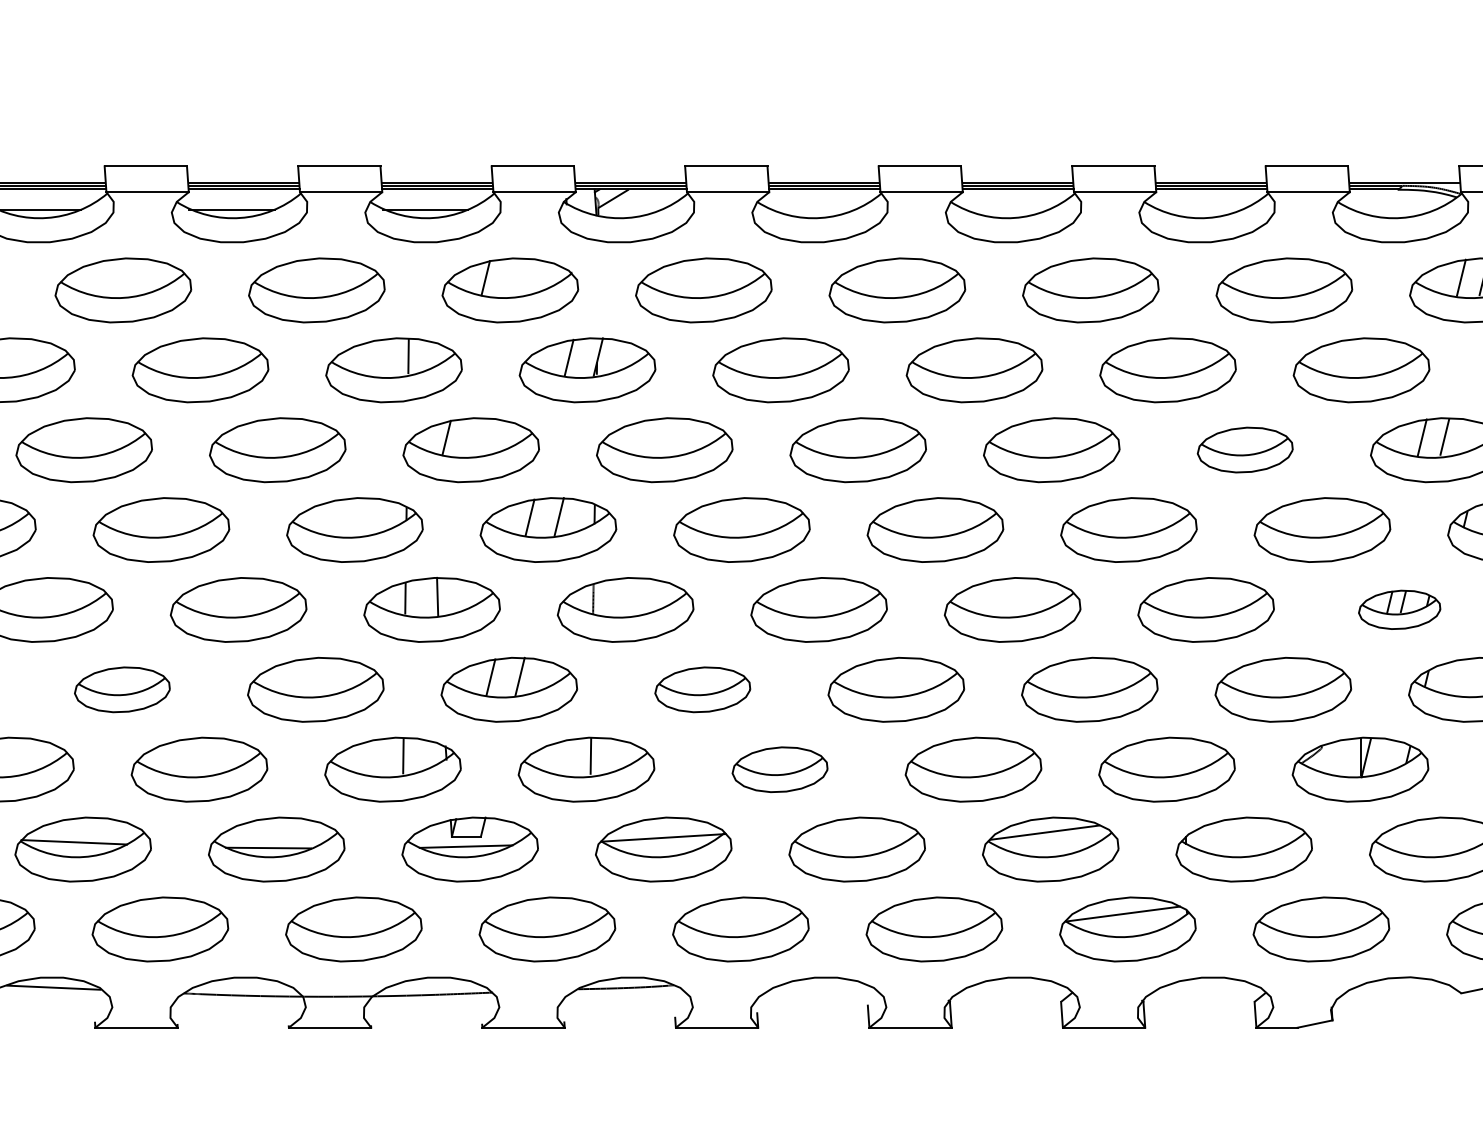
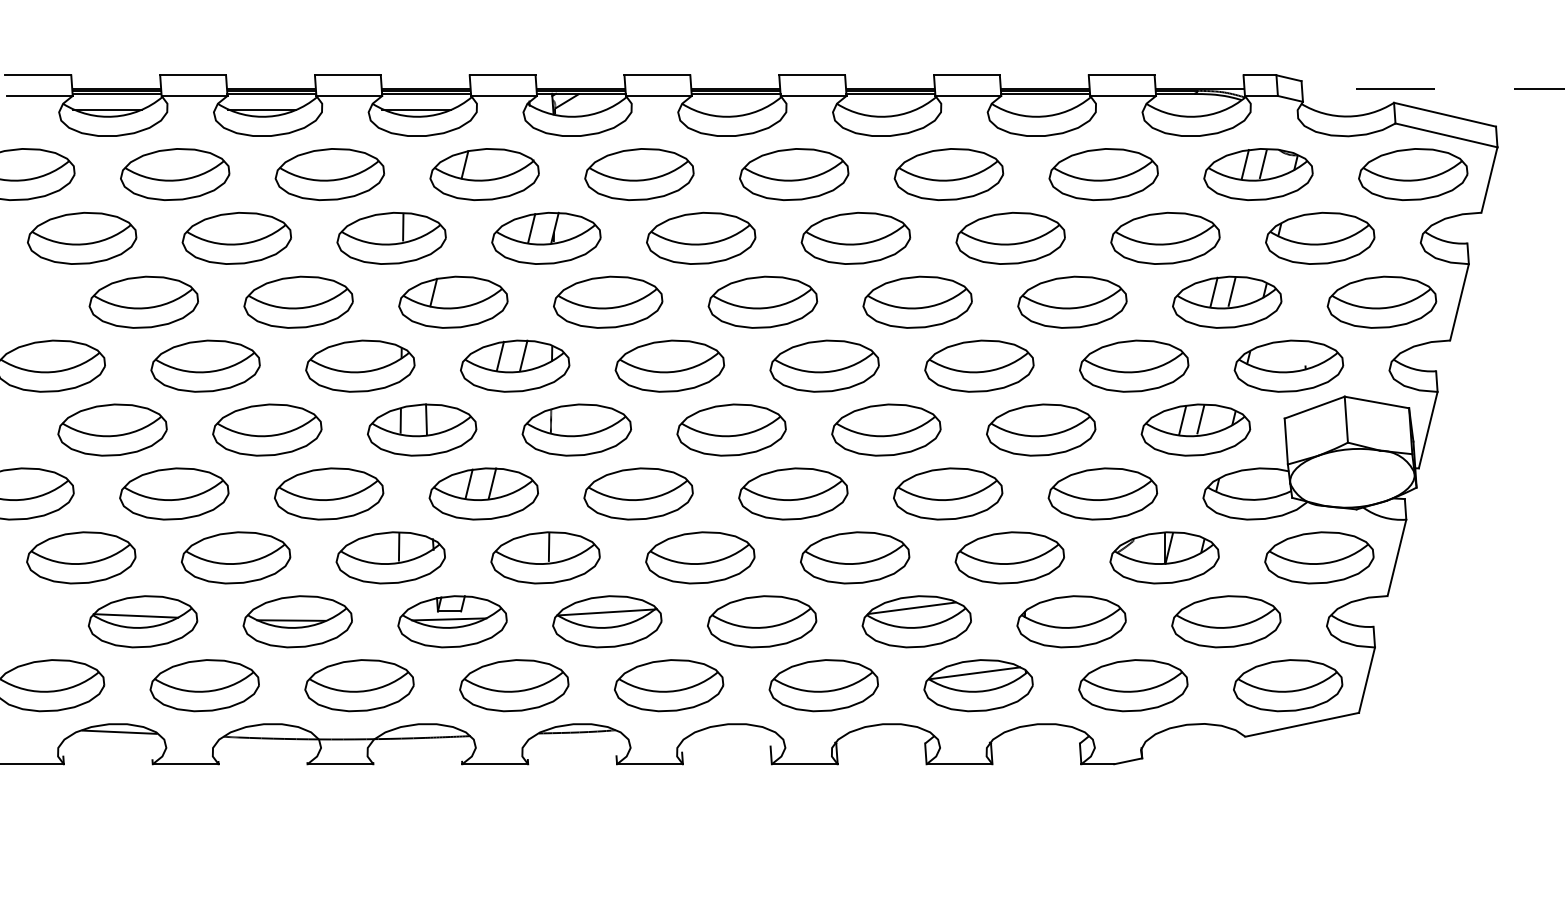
part: (1245, 449) -> (1072, 301), size x1.43
part: (1399, 609) -> (1195, 429), size x1.67
part: (122, 689) -> (174, 493), size x1.43
part: (702, 689) -> (638, 493), size x1.43
part: (780, 769) -> (700, 557), size x1.43

